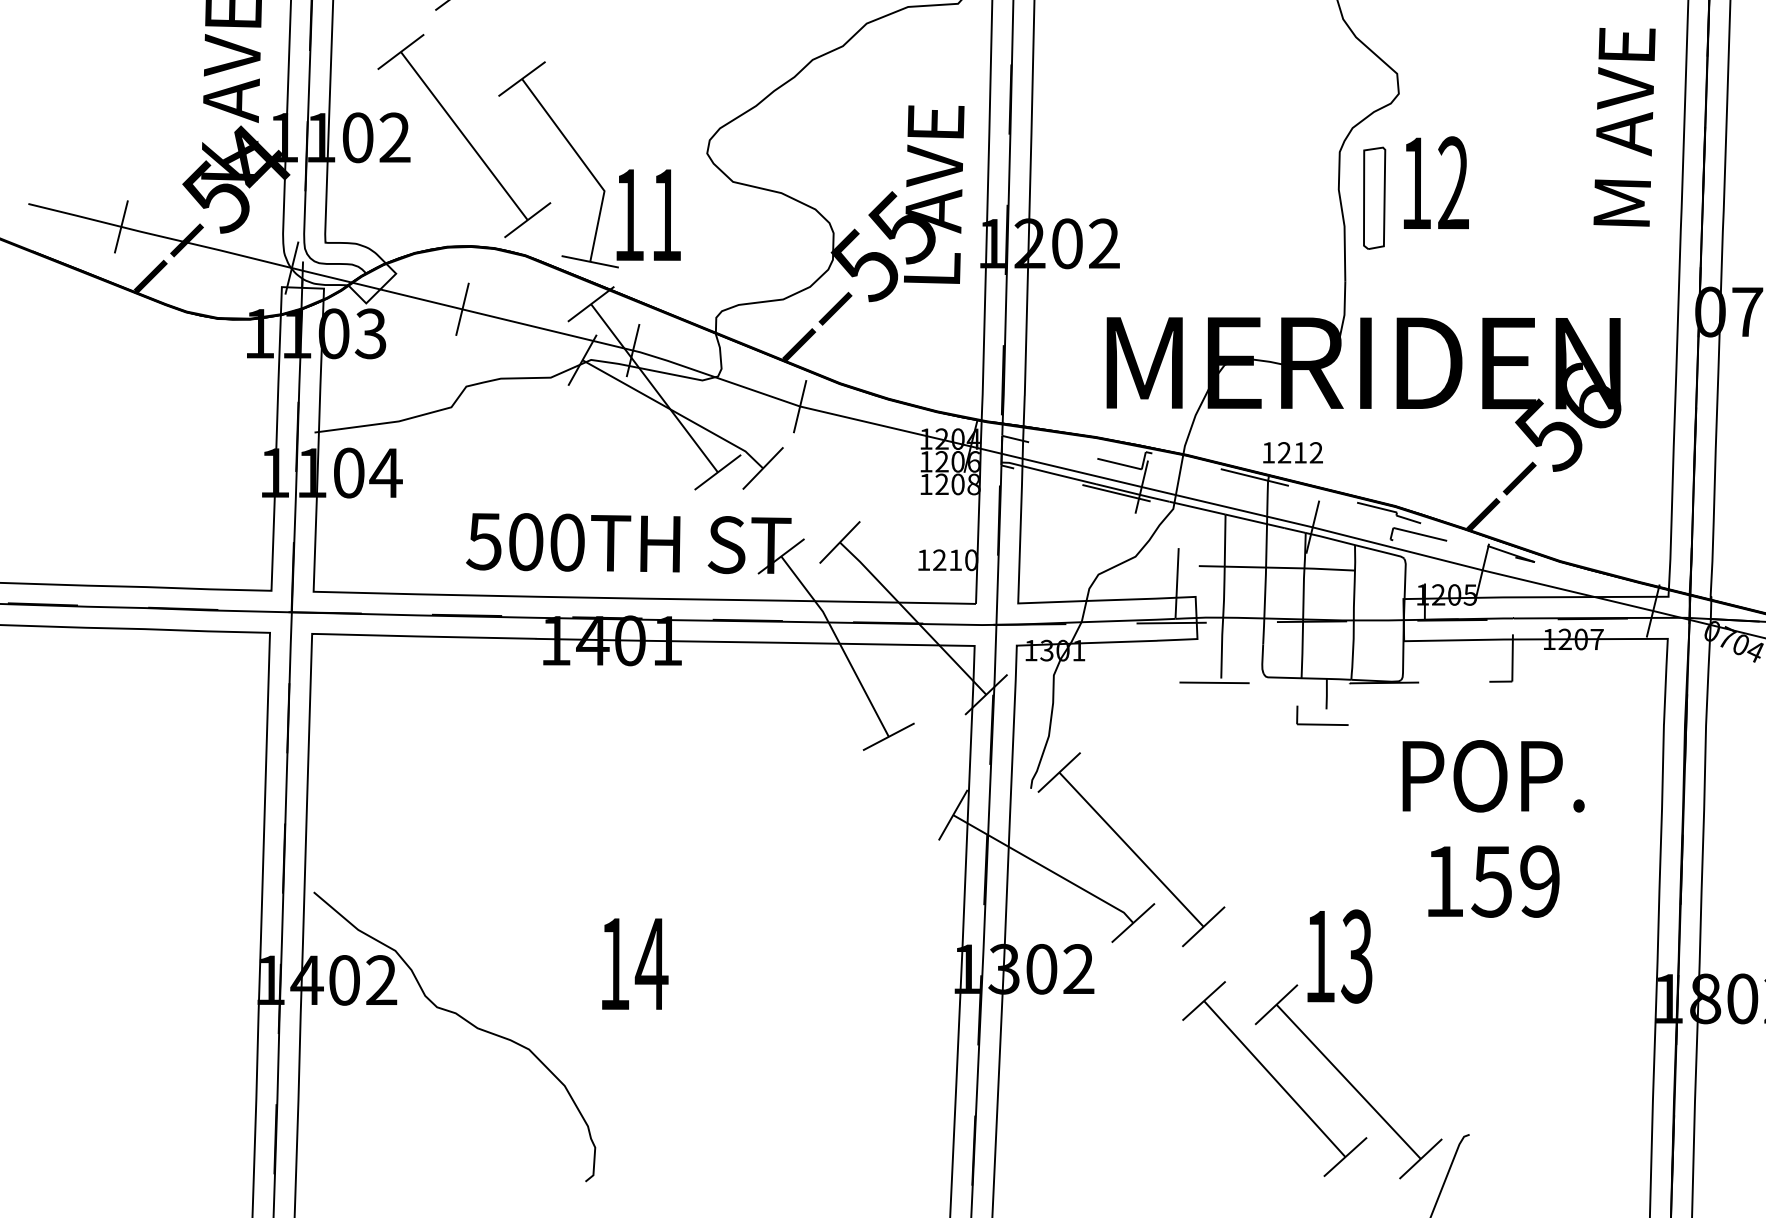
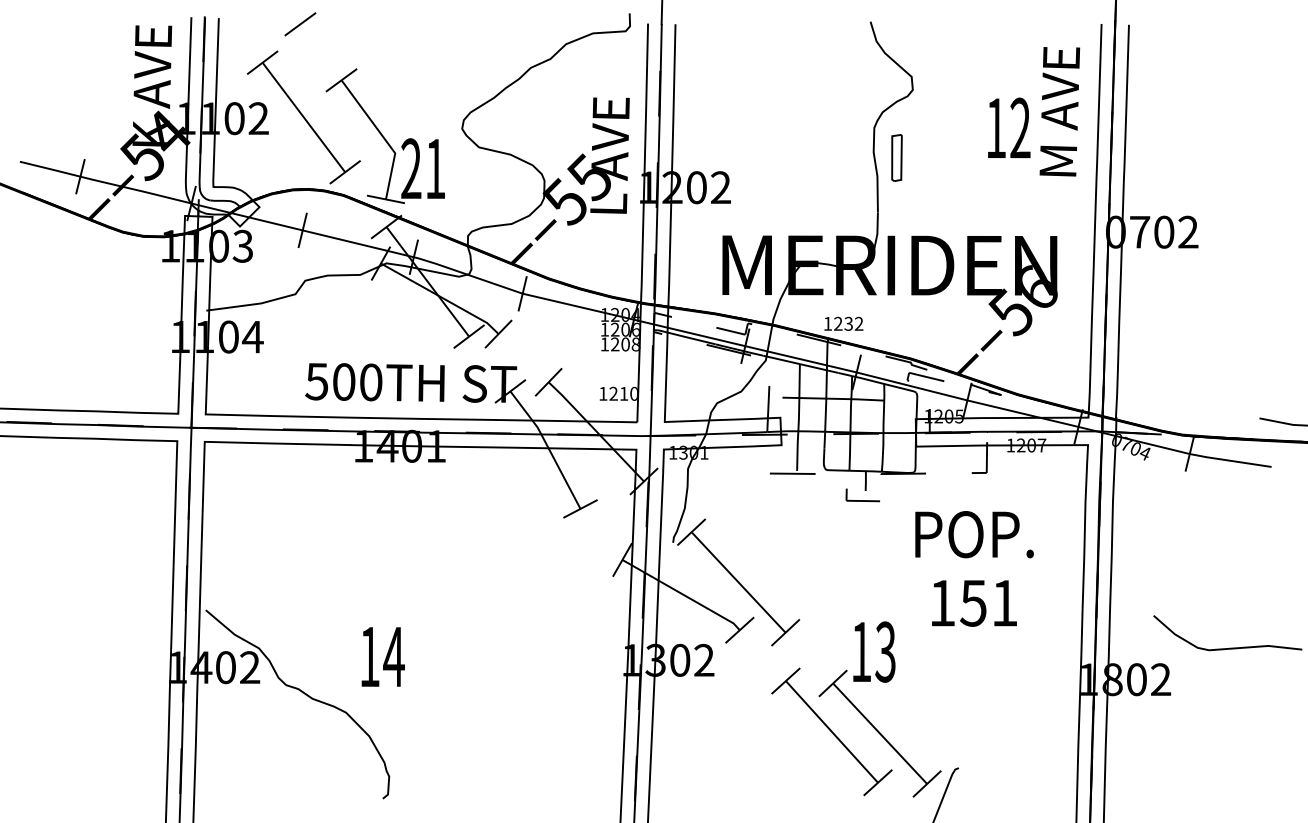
text: (1436, 182) -> (1009, 127), moved
part: (1373, 197) -> (896, 157), size x0.7
text: (629, 214) -> (411, 168), 11 -> 21
text: (1300, 452) -> (848, 323), 1212 -> 1232
text: (1539, 880) -> (1004, 602), 159 -> 151
text: (634, 963) -> (382, 656), moved

